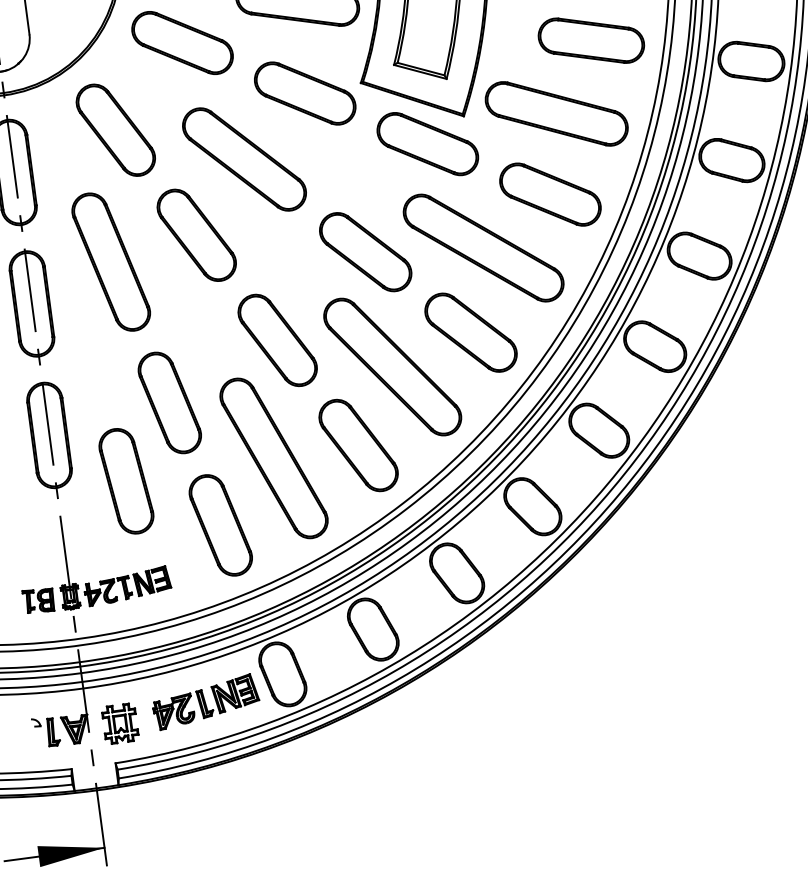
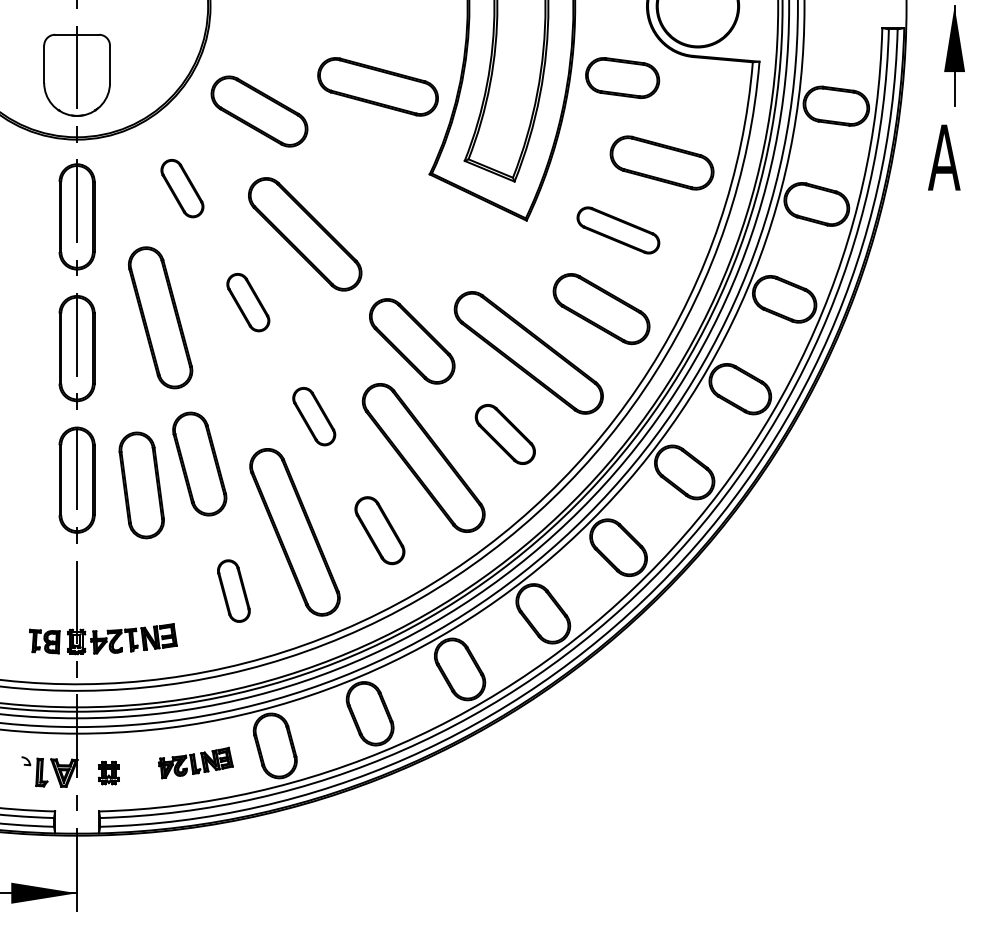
part: (305, 93) -> (373, 177), removed
part: (556, 113) -> (618, 230), size x0.6
part: (115, 130) -> (182, 188), size x0.6
part: (427, 144) -> (487, 243), removed
part: (197, 235) -> (248, 302), size x0.6
part: (471, 332) -> (505, 434), size x0.7
part: (278, 340) -> (314, 416), size x0.6
part: (358, 445) -> (379, 530), size x0.7
part: (126, 481) -> (141, 485), moved
part: (220, 524) -> (233, 590), size x0.6
part: (205, 701) -> (195, 762), size x0.7
part: (119, 723) -> (108, 772), size x0.6

